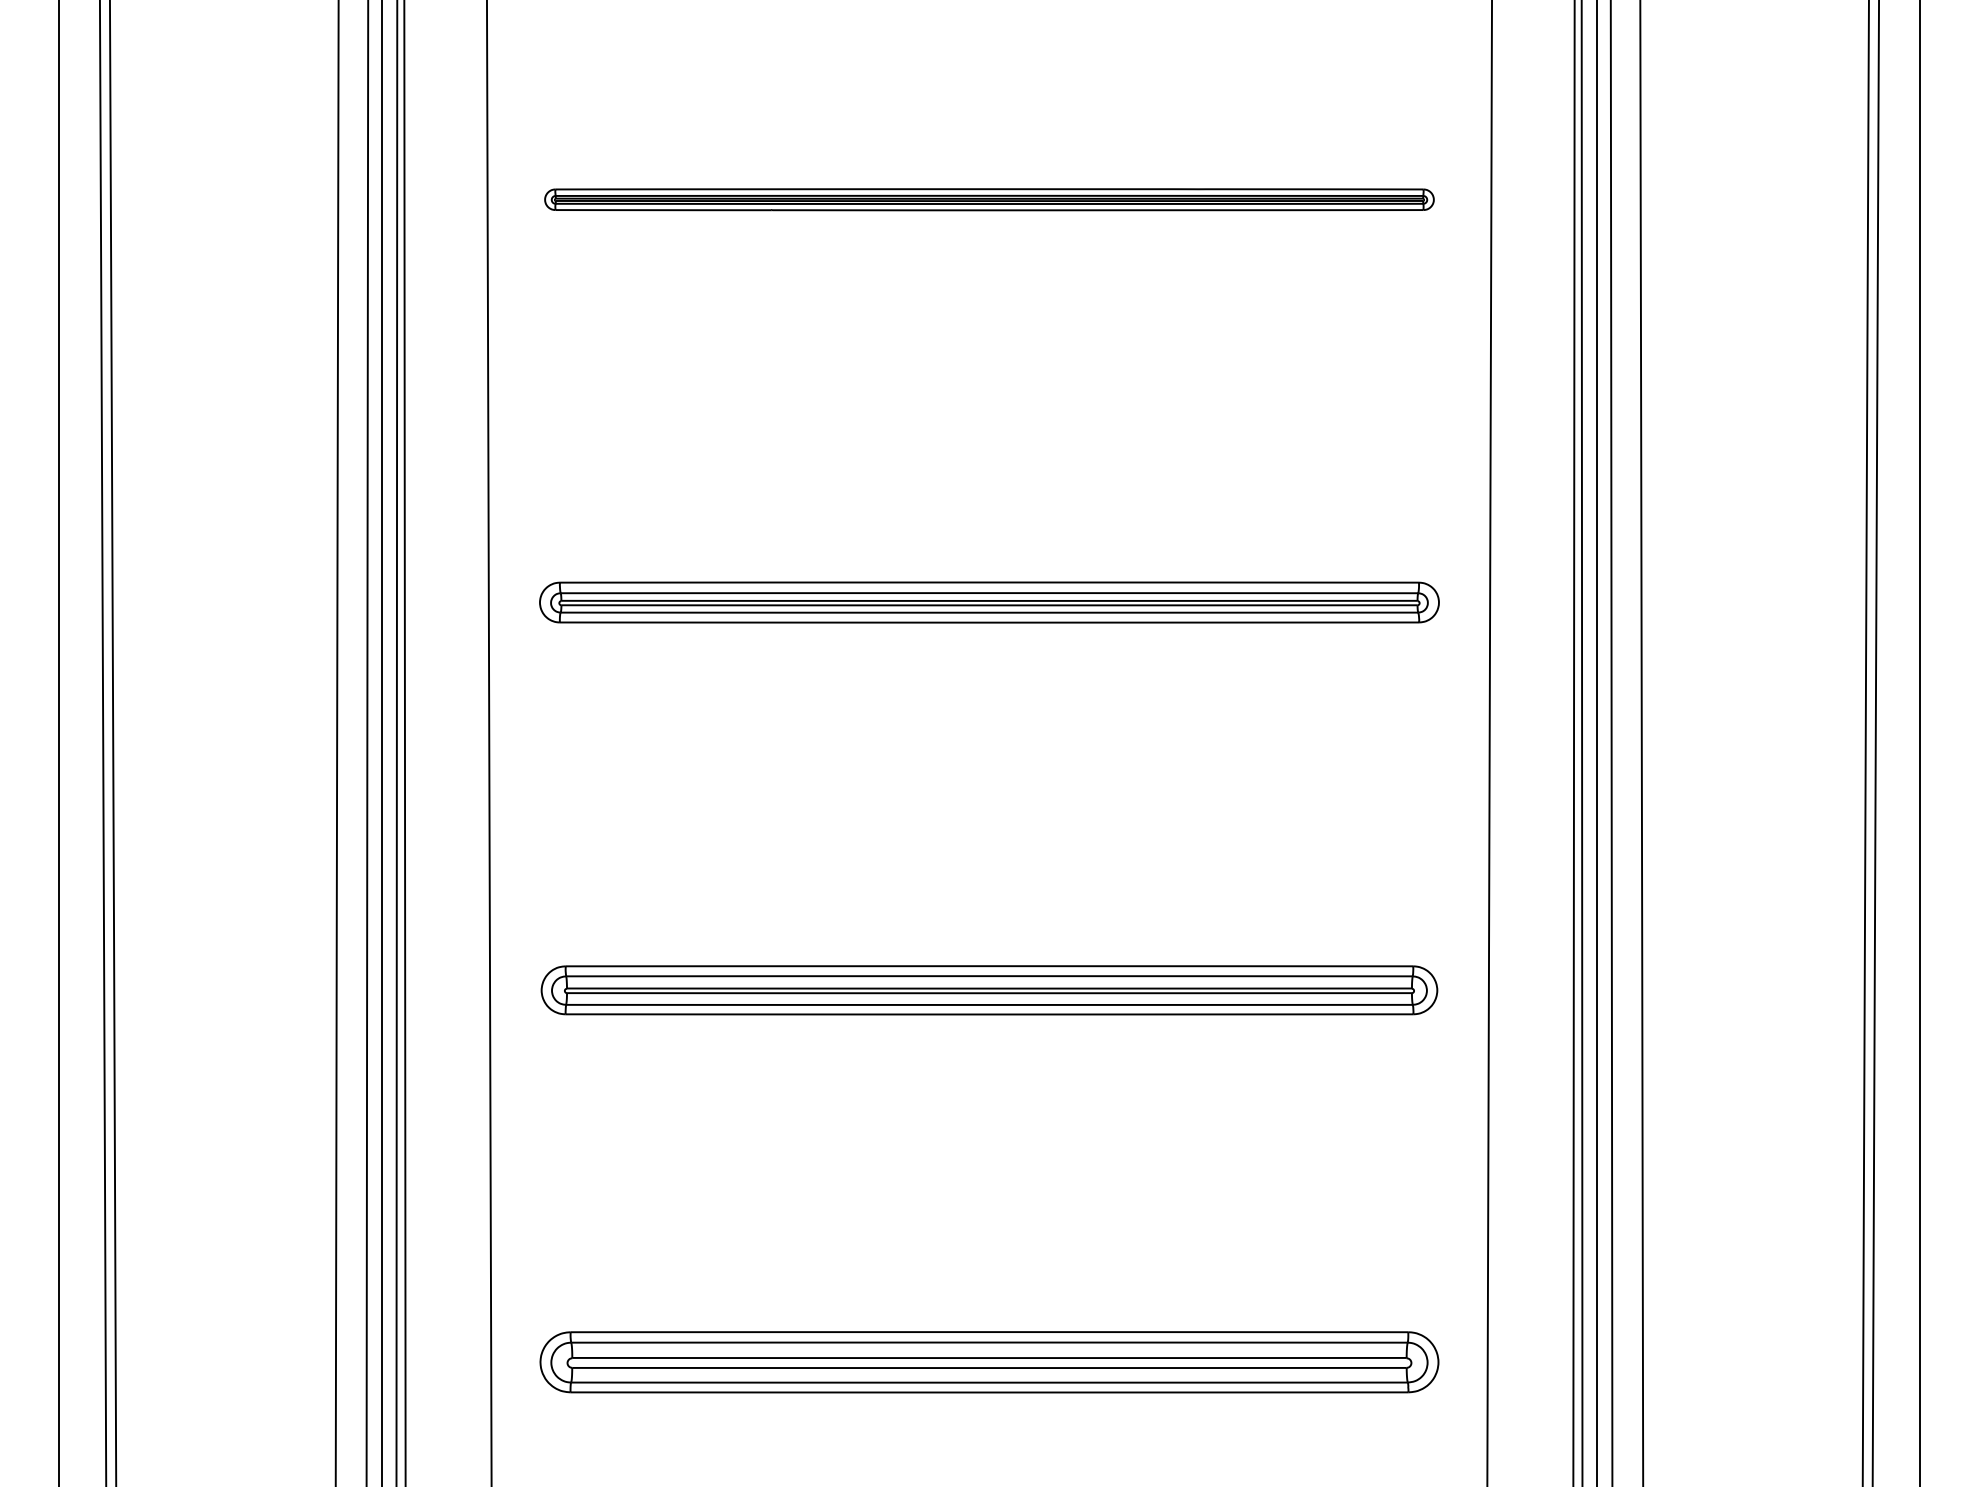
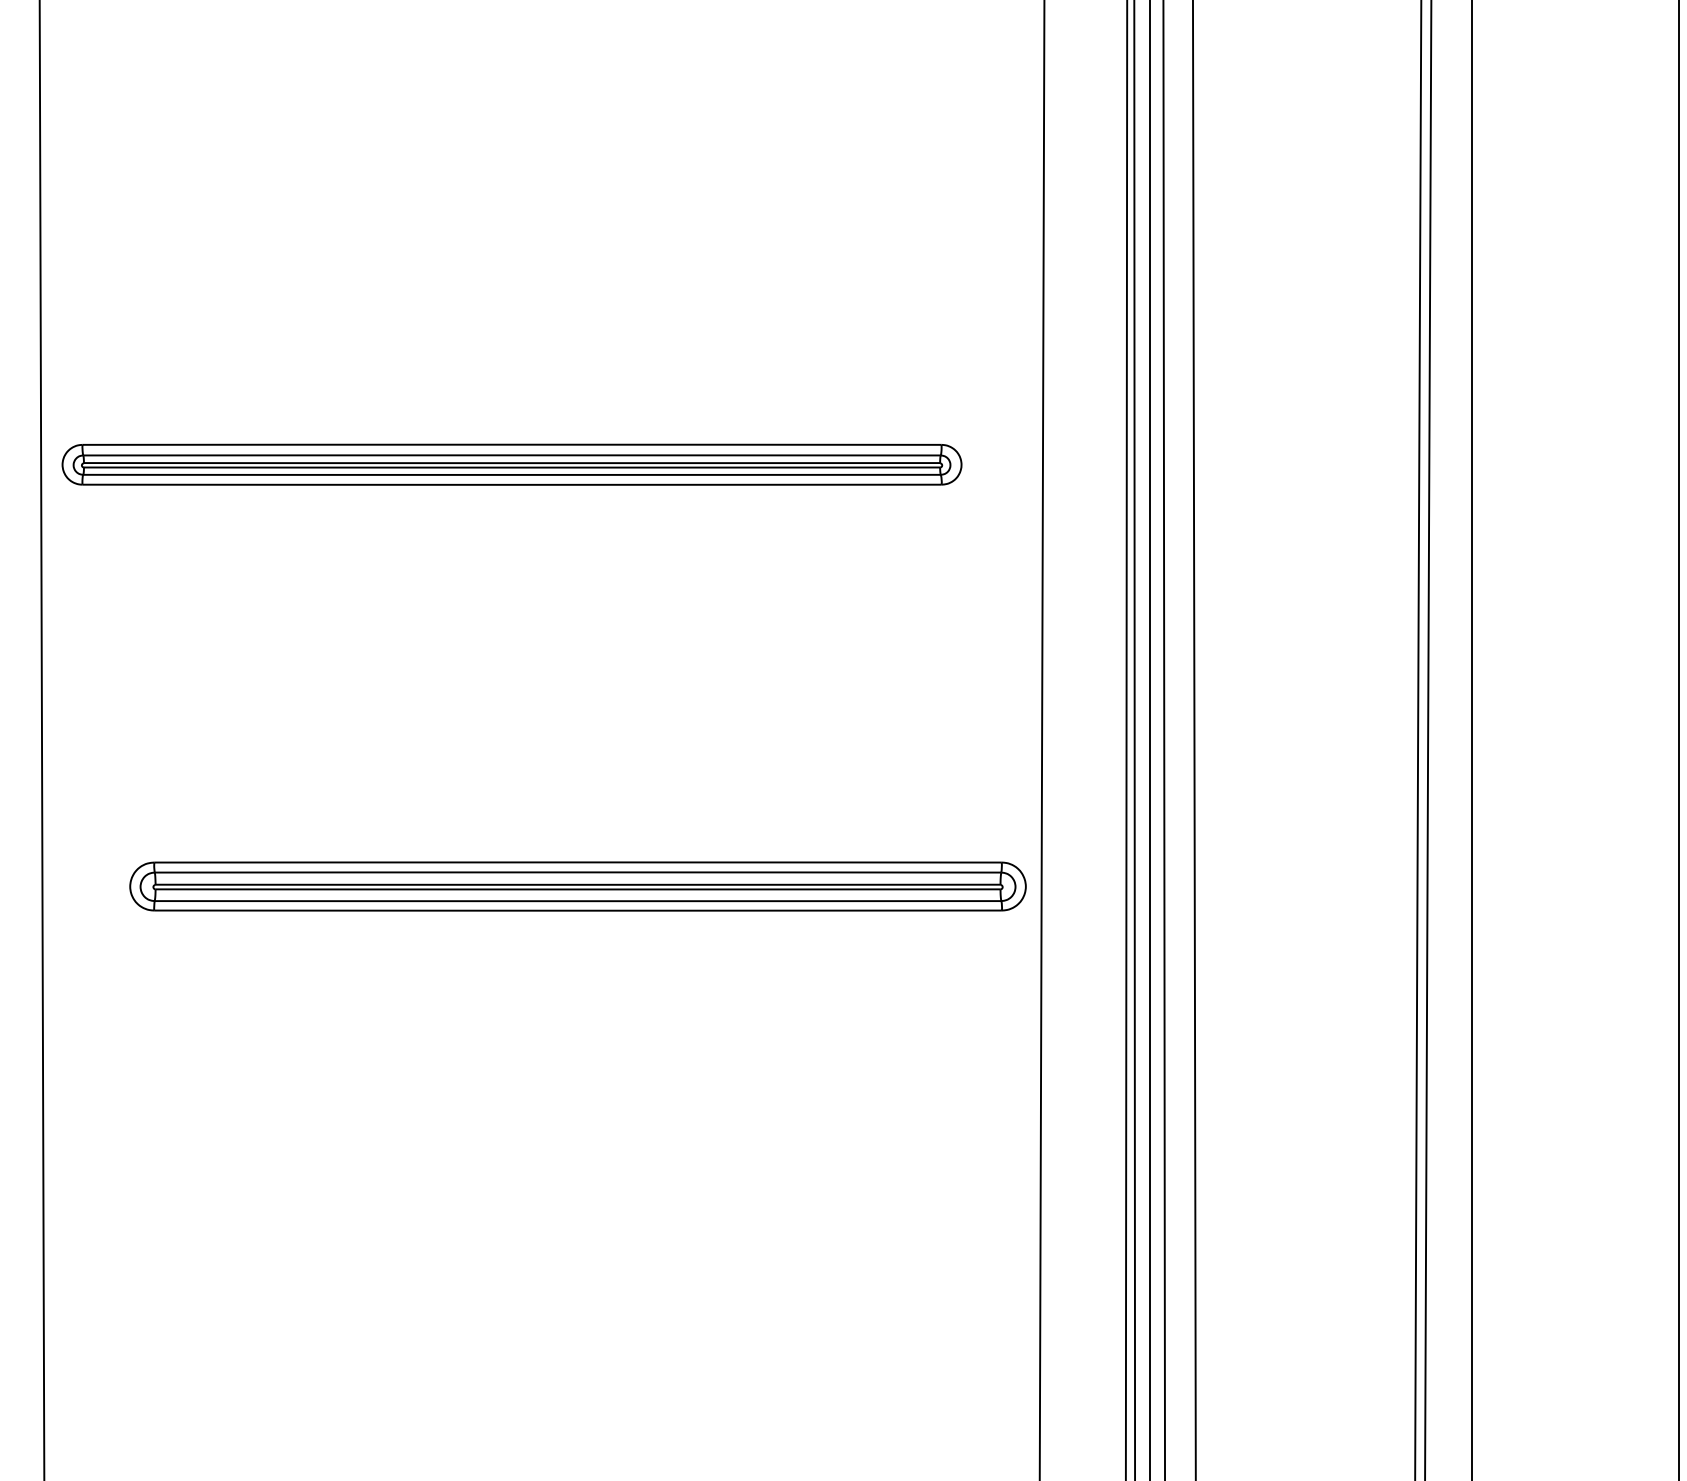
part: (989, 199) -> (542, 147), removed
part: (989, 602) -> (512, 464), moved
part: (989, 990) -> (578, 886), moved
part: (989, 1362) -> (542, 1310), removed

